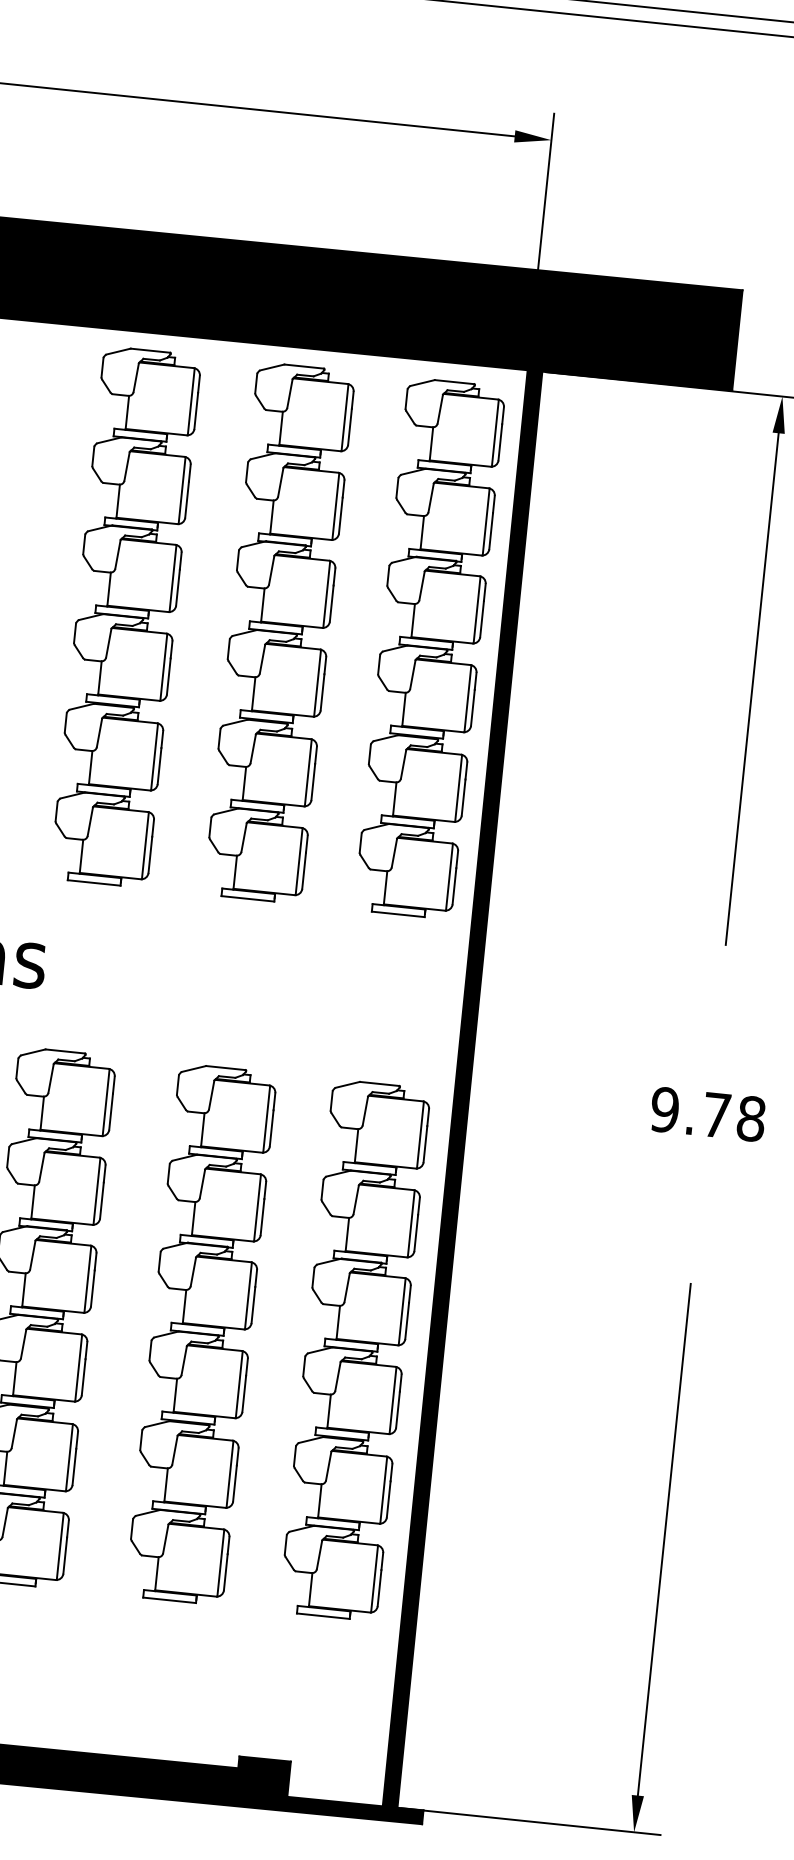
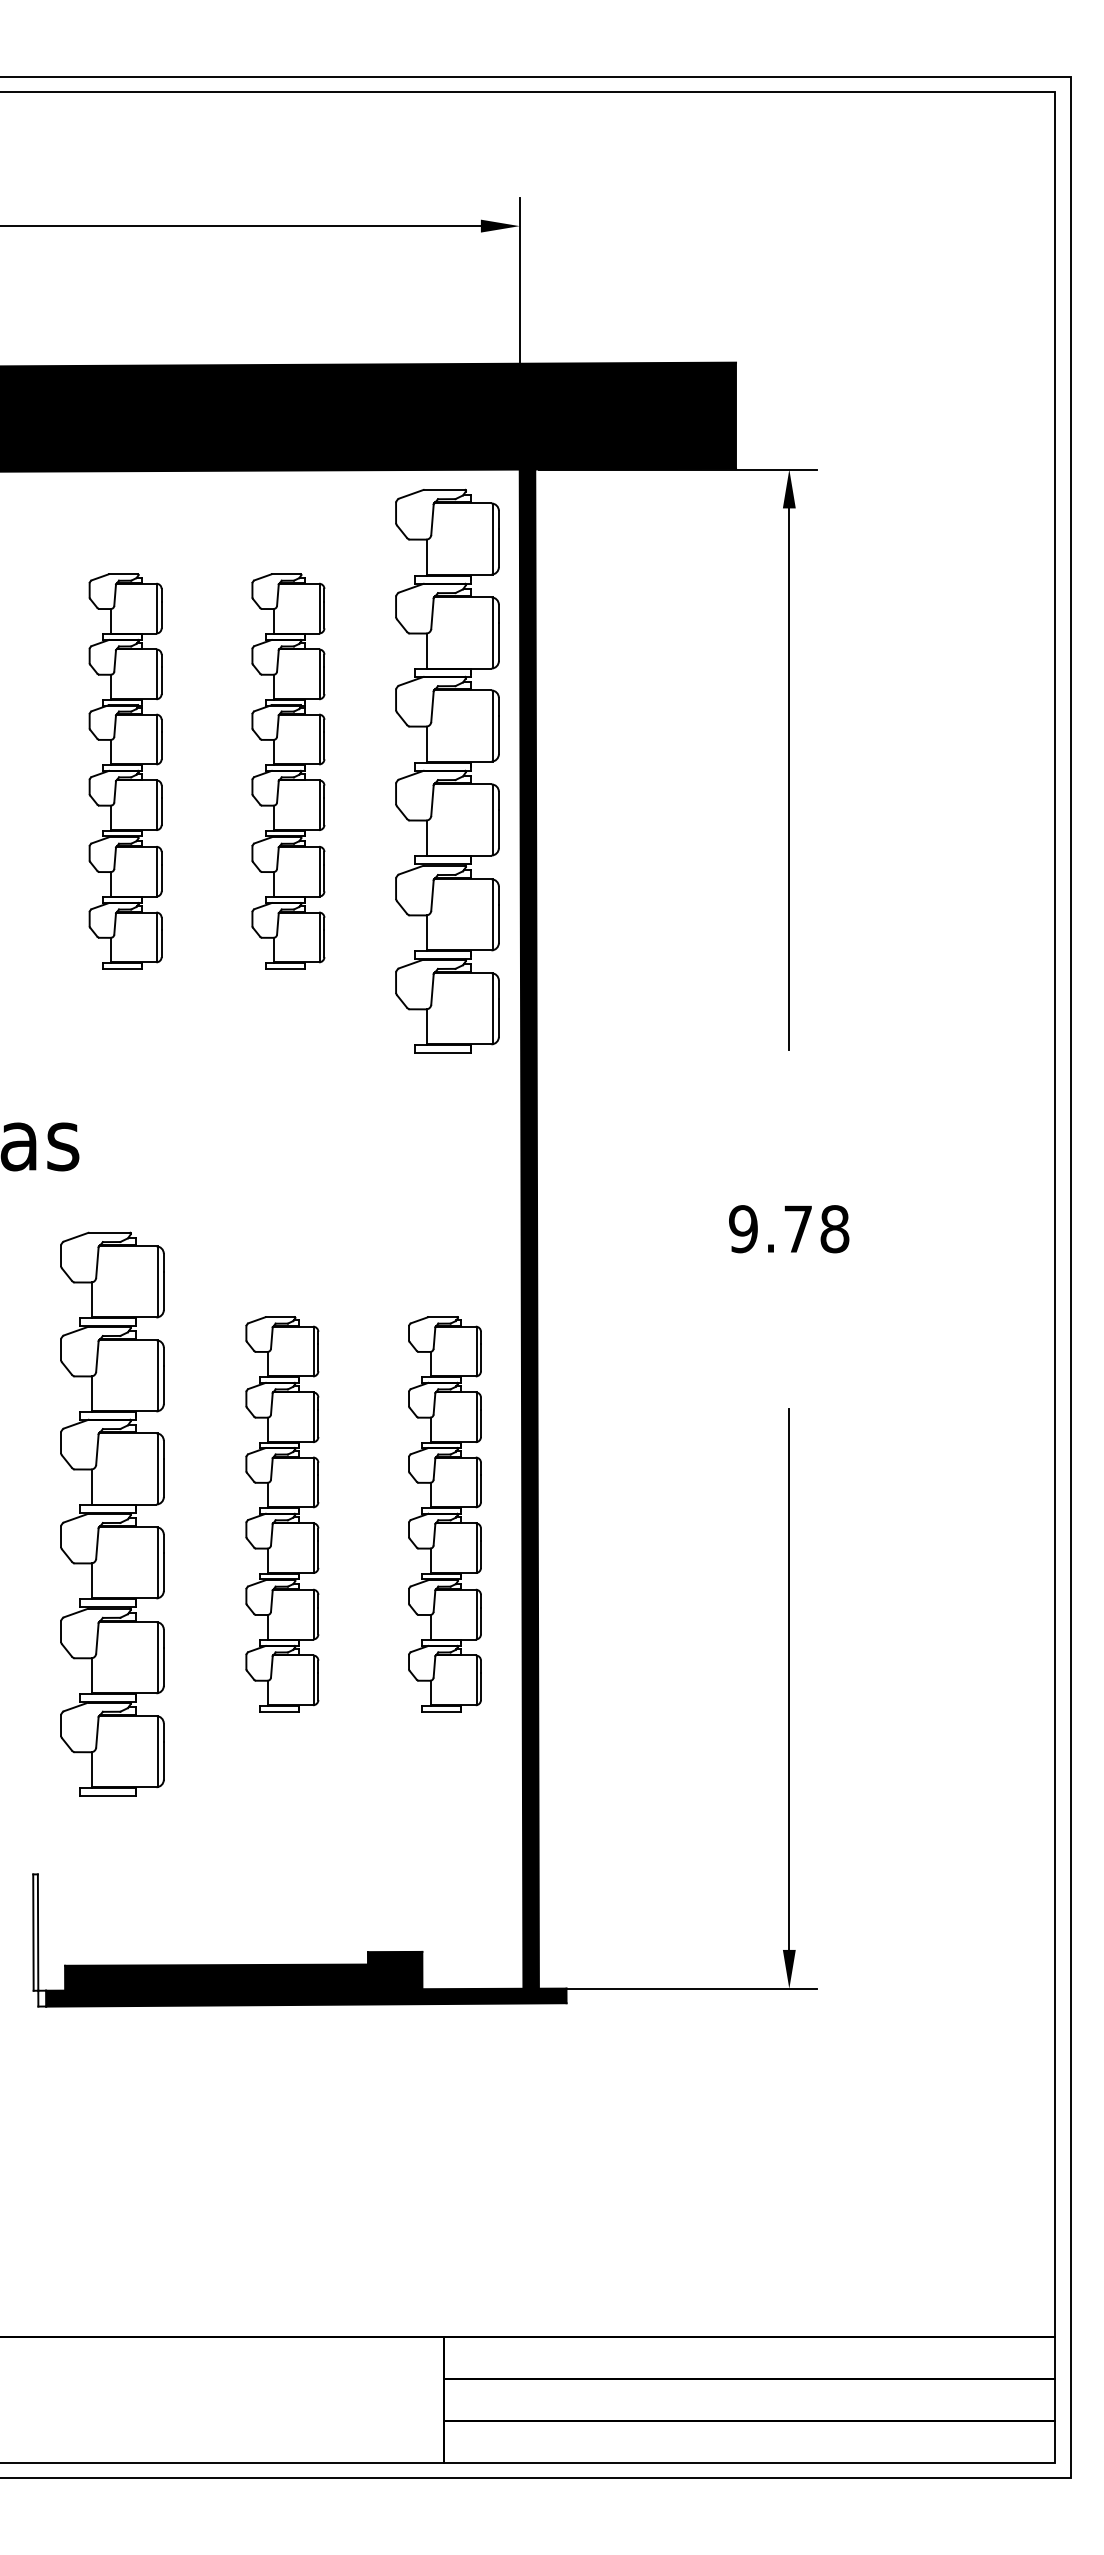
part: (125, 616) -> (125, 770), size x0.7
part: (279, 632) -> (288, 770), size x0.7
part: (201, 1333) -> (282, 1513), size x0.7
part: (354, 1349) -> (444, 1513), size x0.7

